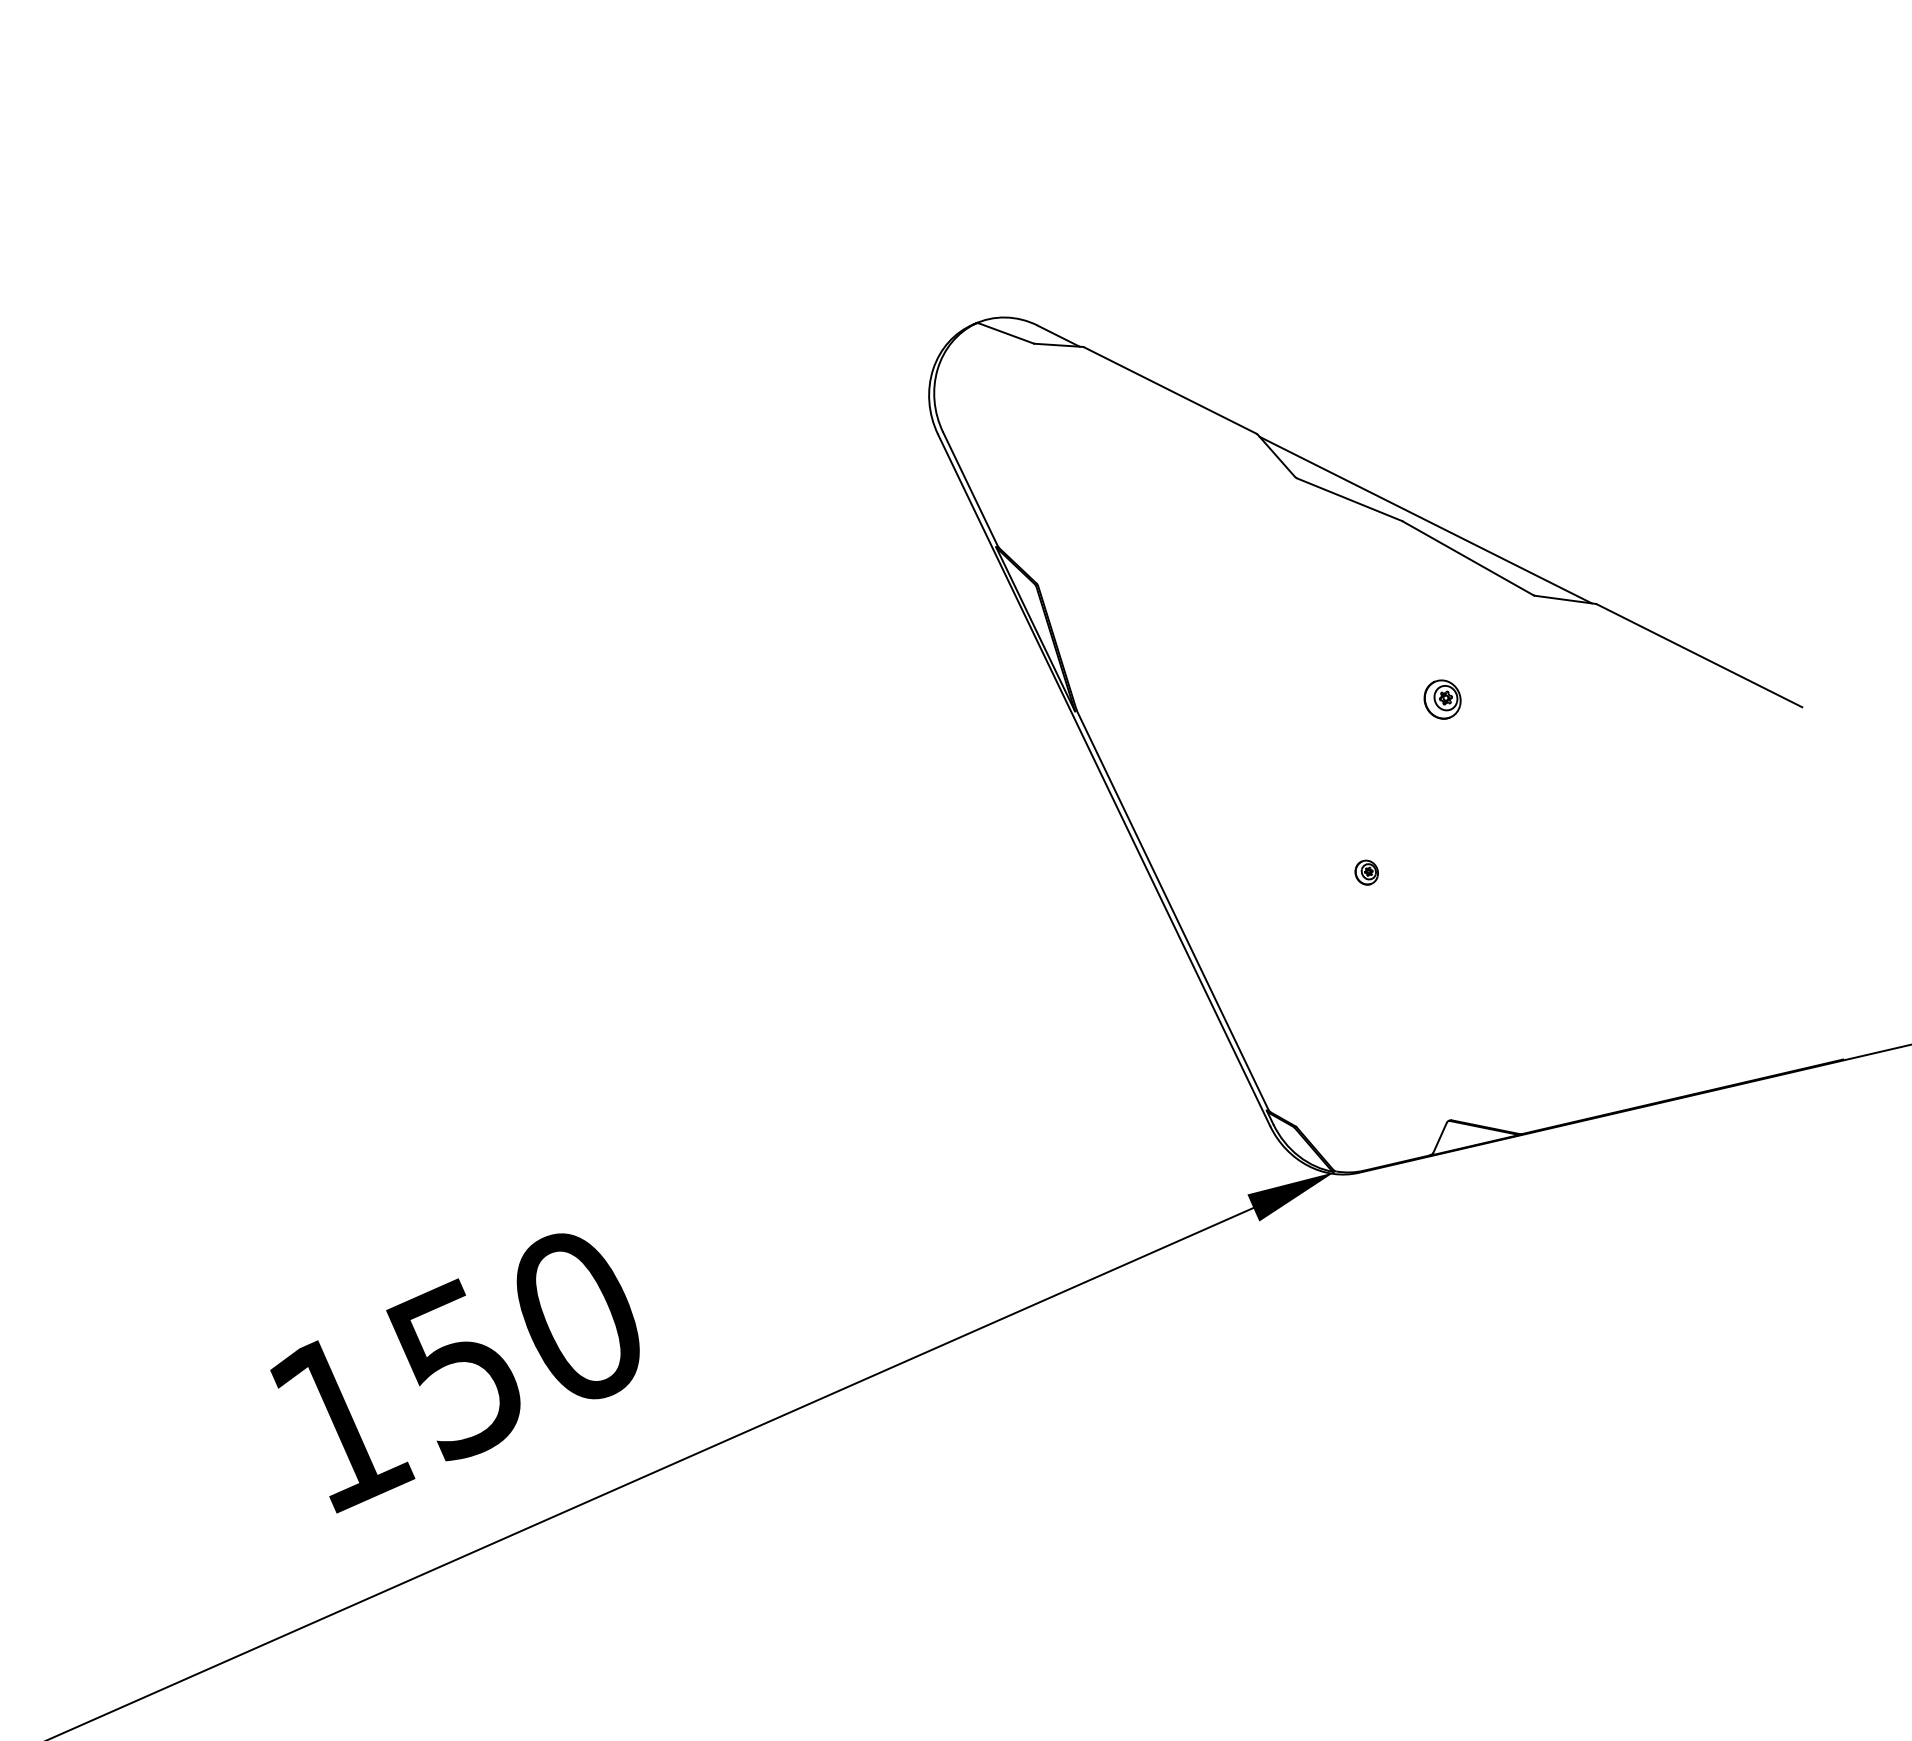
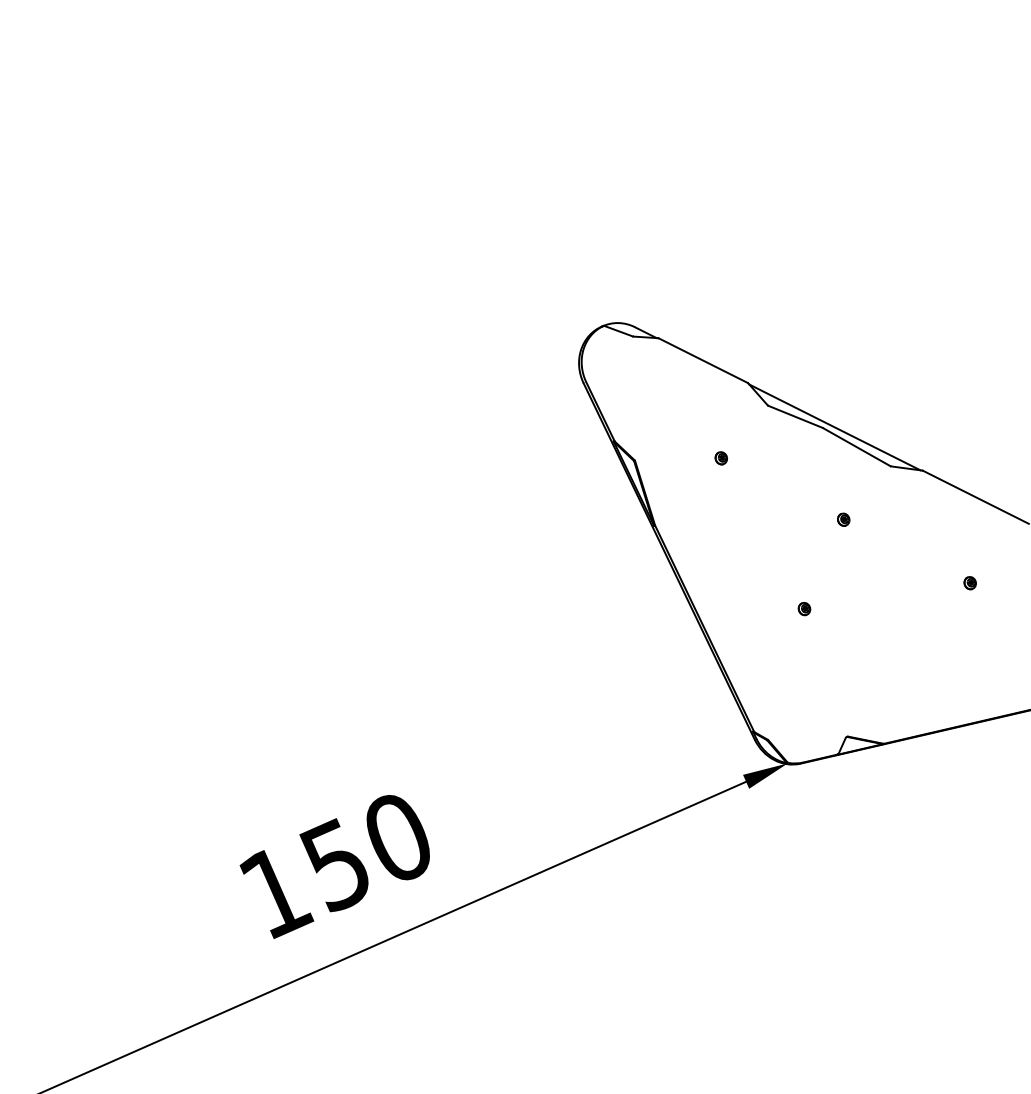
part: (1205, 580) -> (721, 458), added
part: (1442, 698) -> (843, 519), size x0.62
part: (1687, 823) -> (969, 583), added

